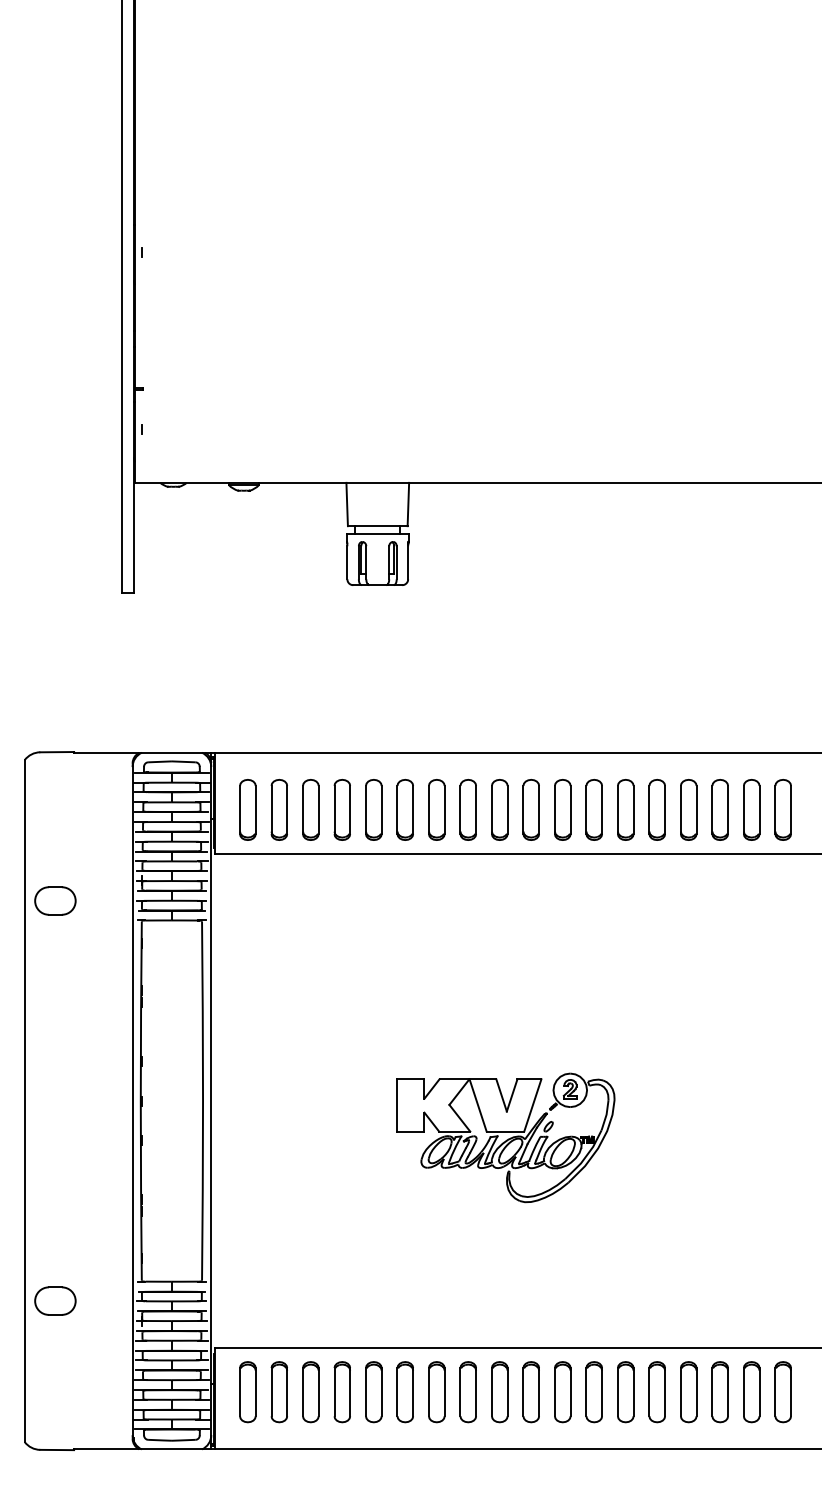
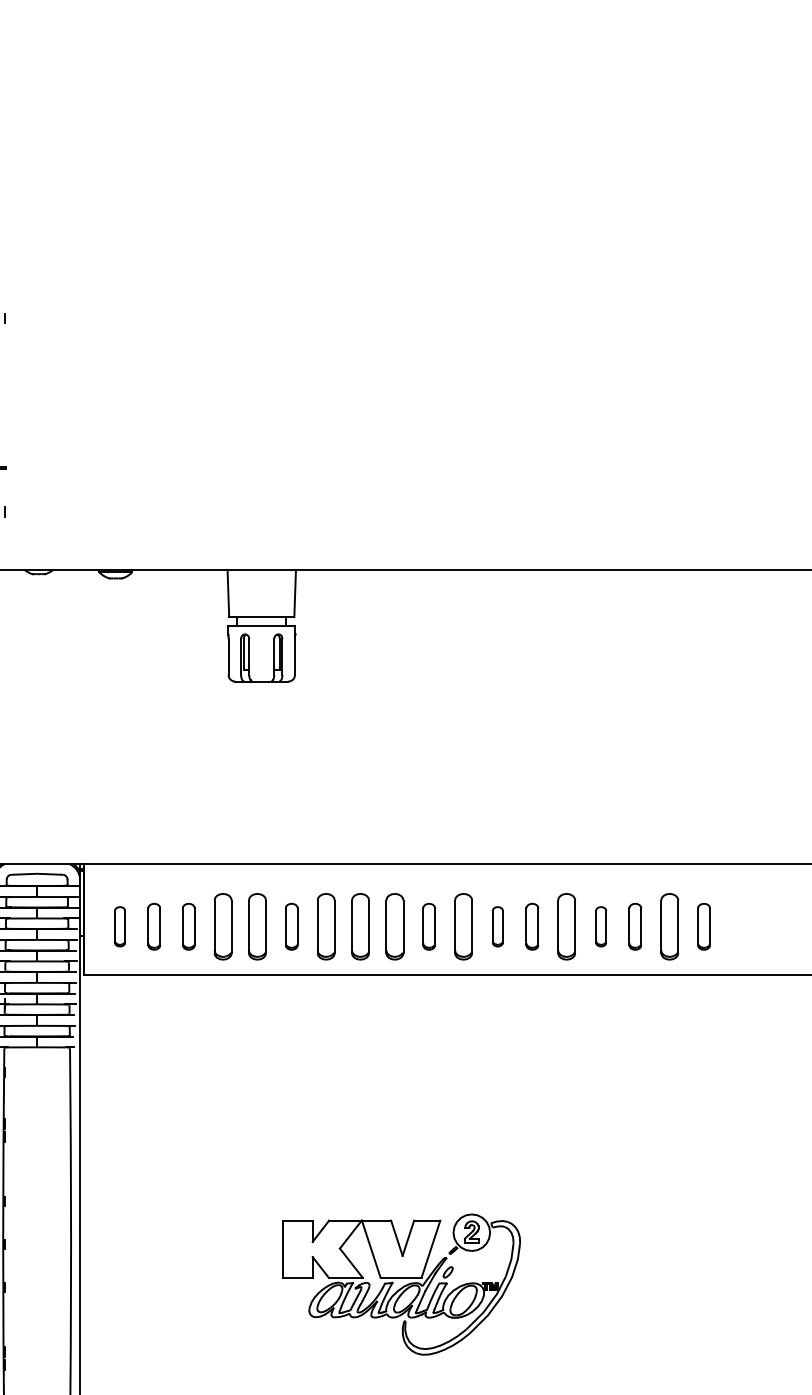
part: (247, 809) -> (119, 926), size x0.6
part: (278, 809) -> (153, 926), size x0.7
part: (310, 809) -> (188, 926), size x0.7
part: (404, 809) -> (290, 926), size x0.7
part: (530, 809) -> (428, 926), size x0.7
part: (593, 809) -> (497, 926), size x0.6
part: (625, 809) -> (532, 926), size x0.7
part: (688, 809) -> (600, 926), size x0.6
part: (719, 809) -> (634, 926), size x0.7
part: (782, 809) -> (703, 926), size x0.7

